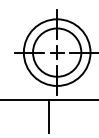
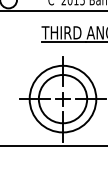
line: (48, 116) -> (54, 162), removed

